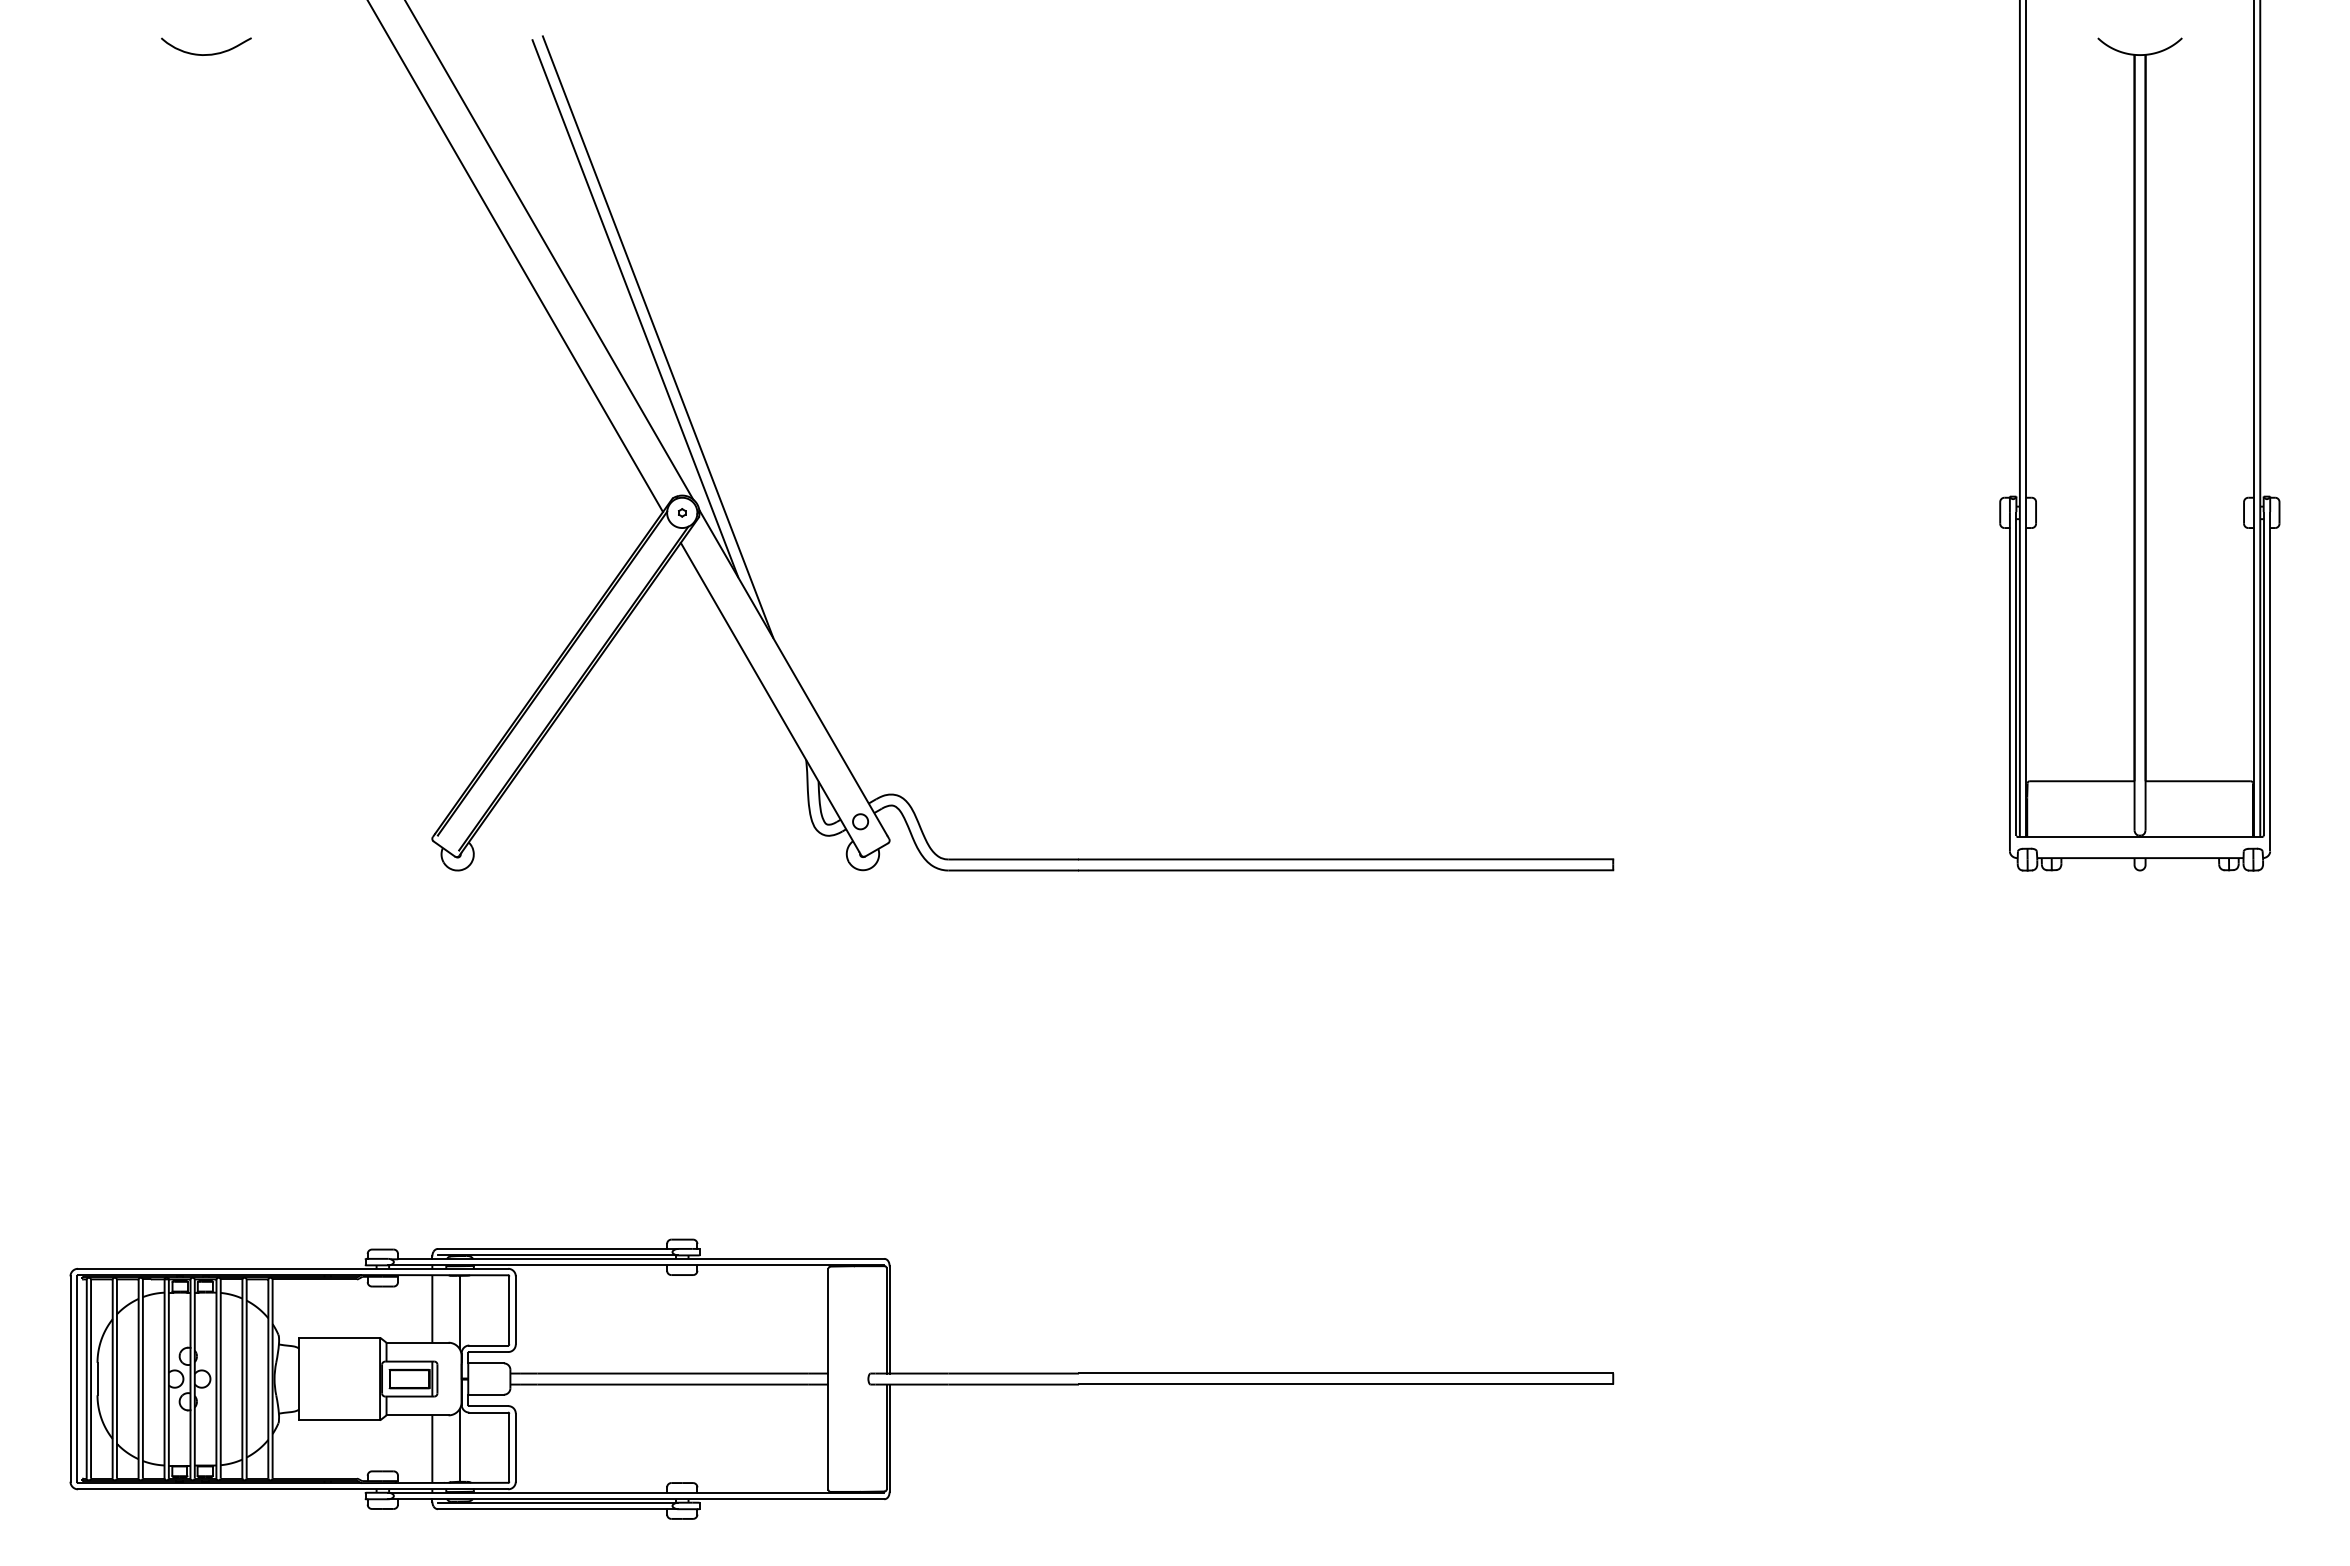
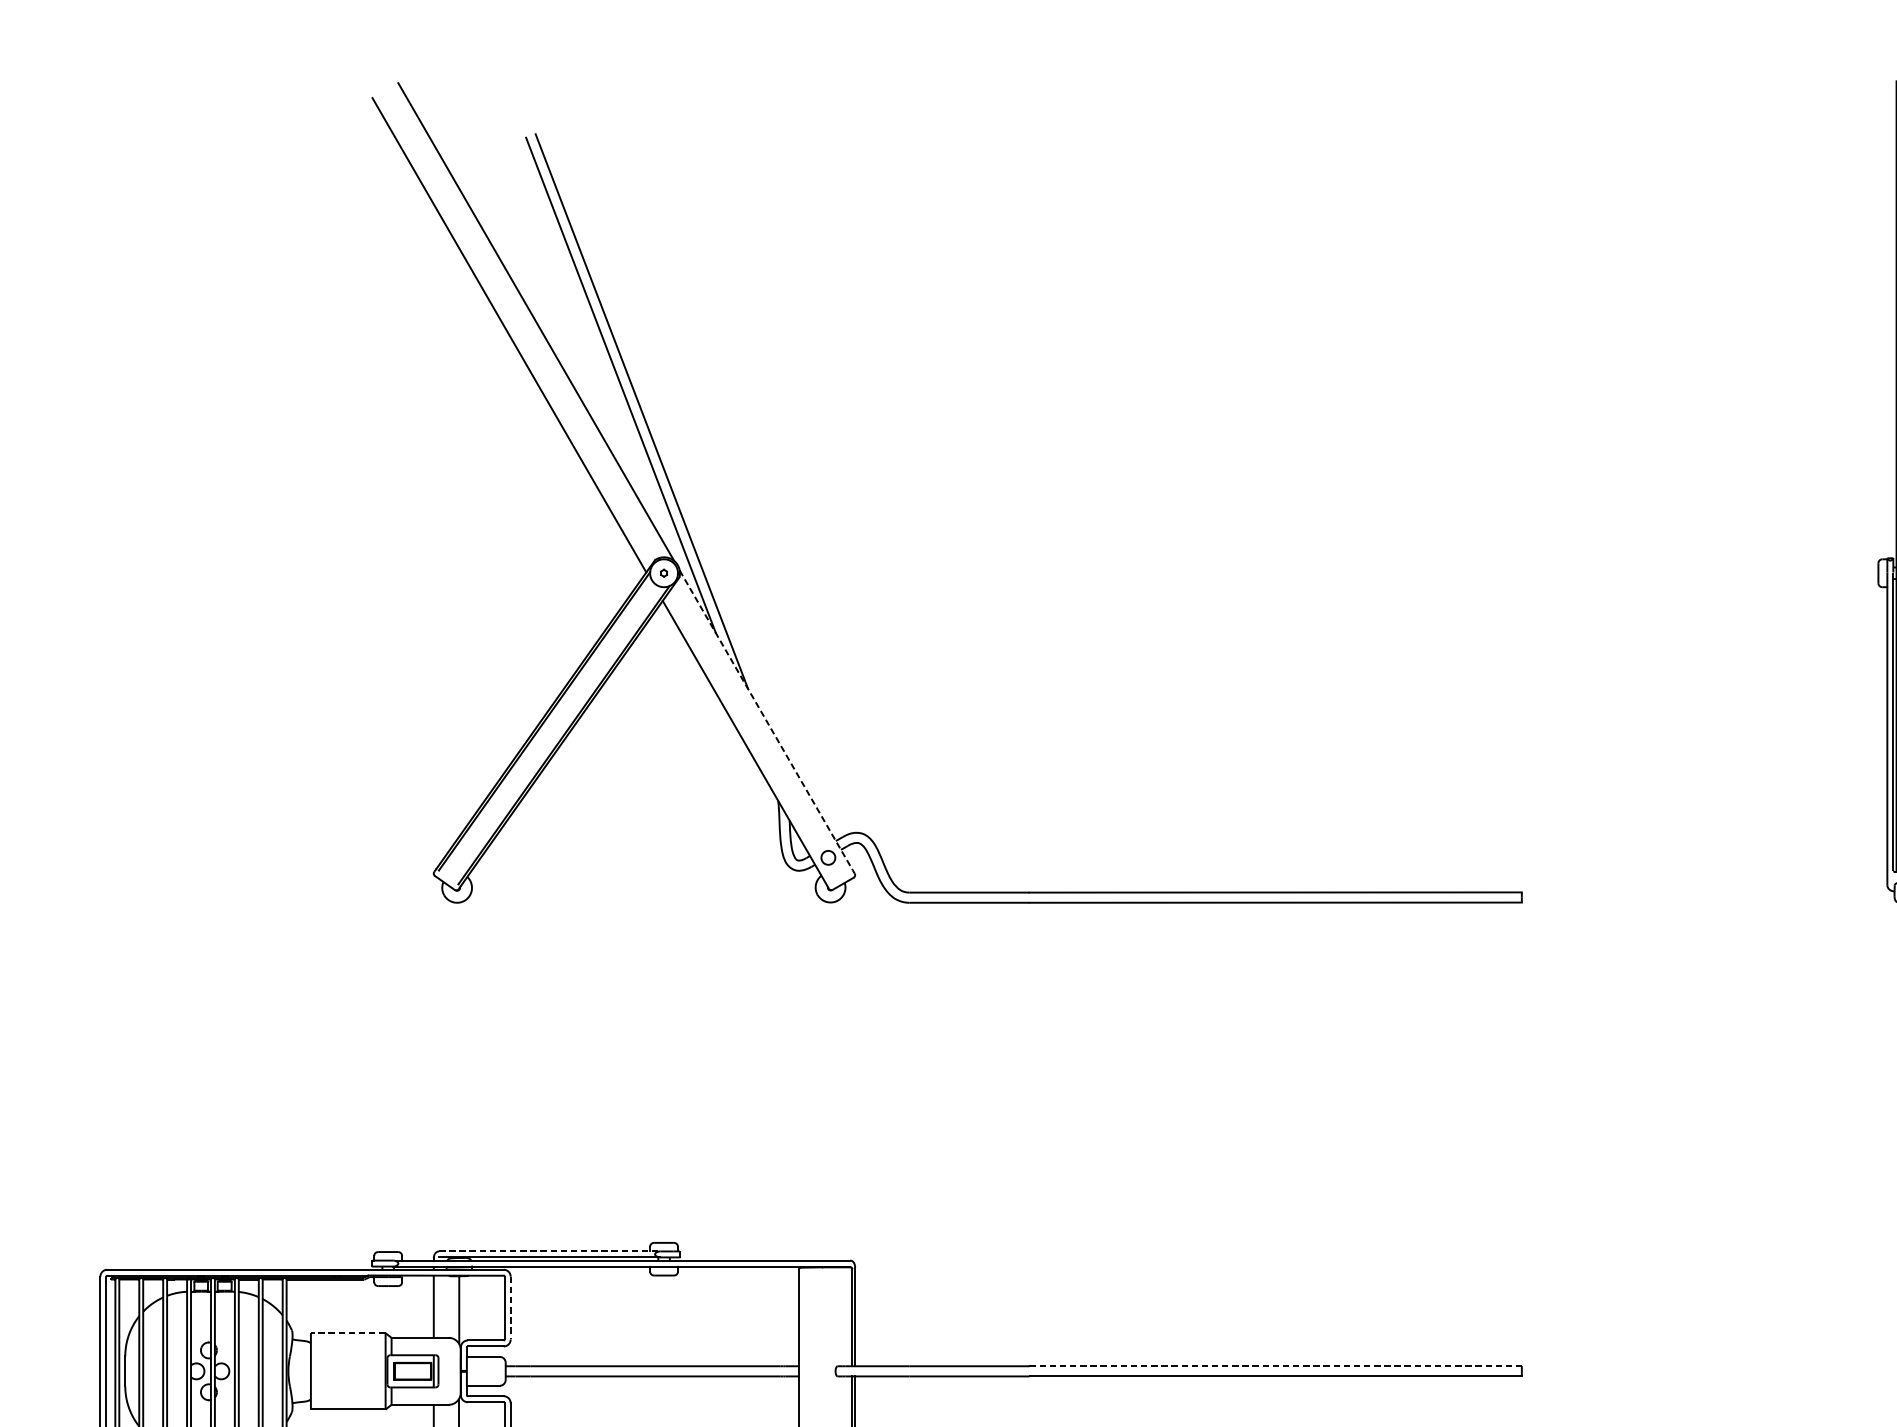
curve: (209, 53) -> (228, 149), removed
line: (793, 672) -> (766, 720), solid -> dashed
line: (558, 1248) -> (550, 1251), solid -> dashed
line: (515, 1310) -> (510, 1308), solid -> dashed
line: (339, 1337) -> (348, 1333), solid -> dashed
line: (1346, 1373) -> (1276, 1366), solid -> dashed

